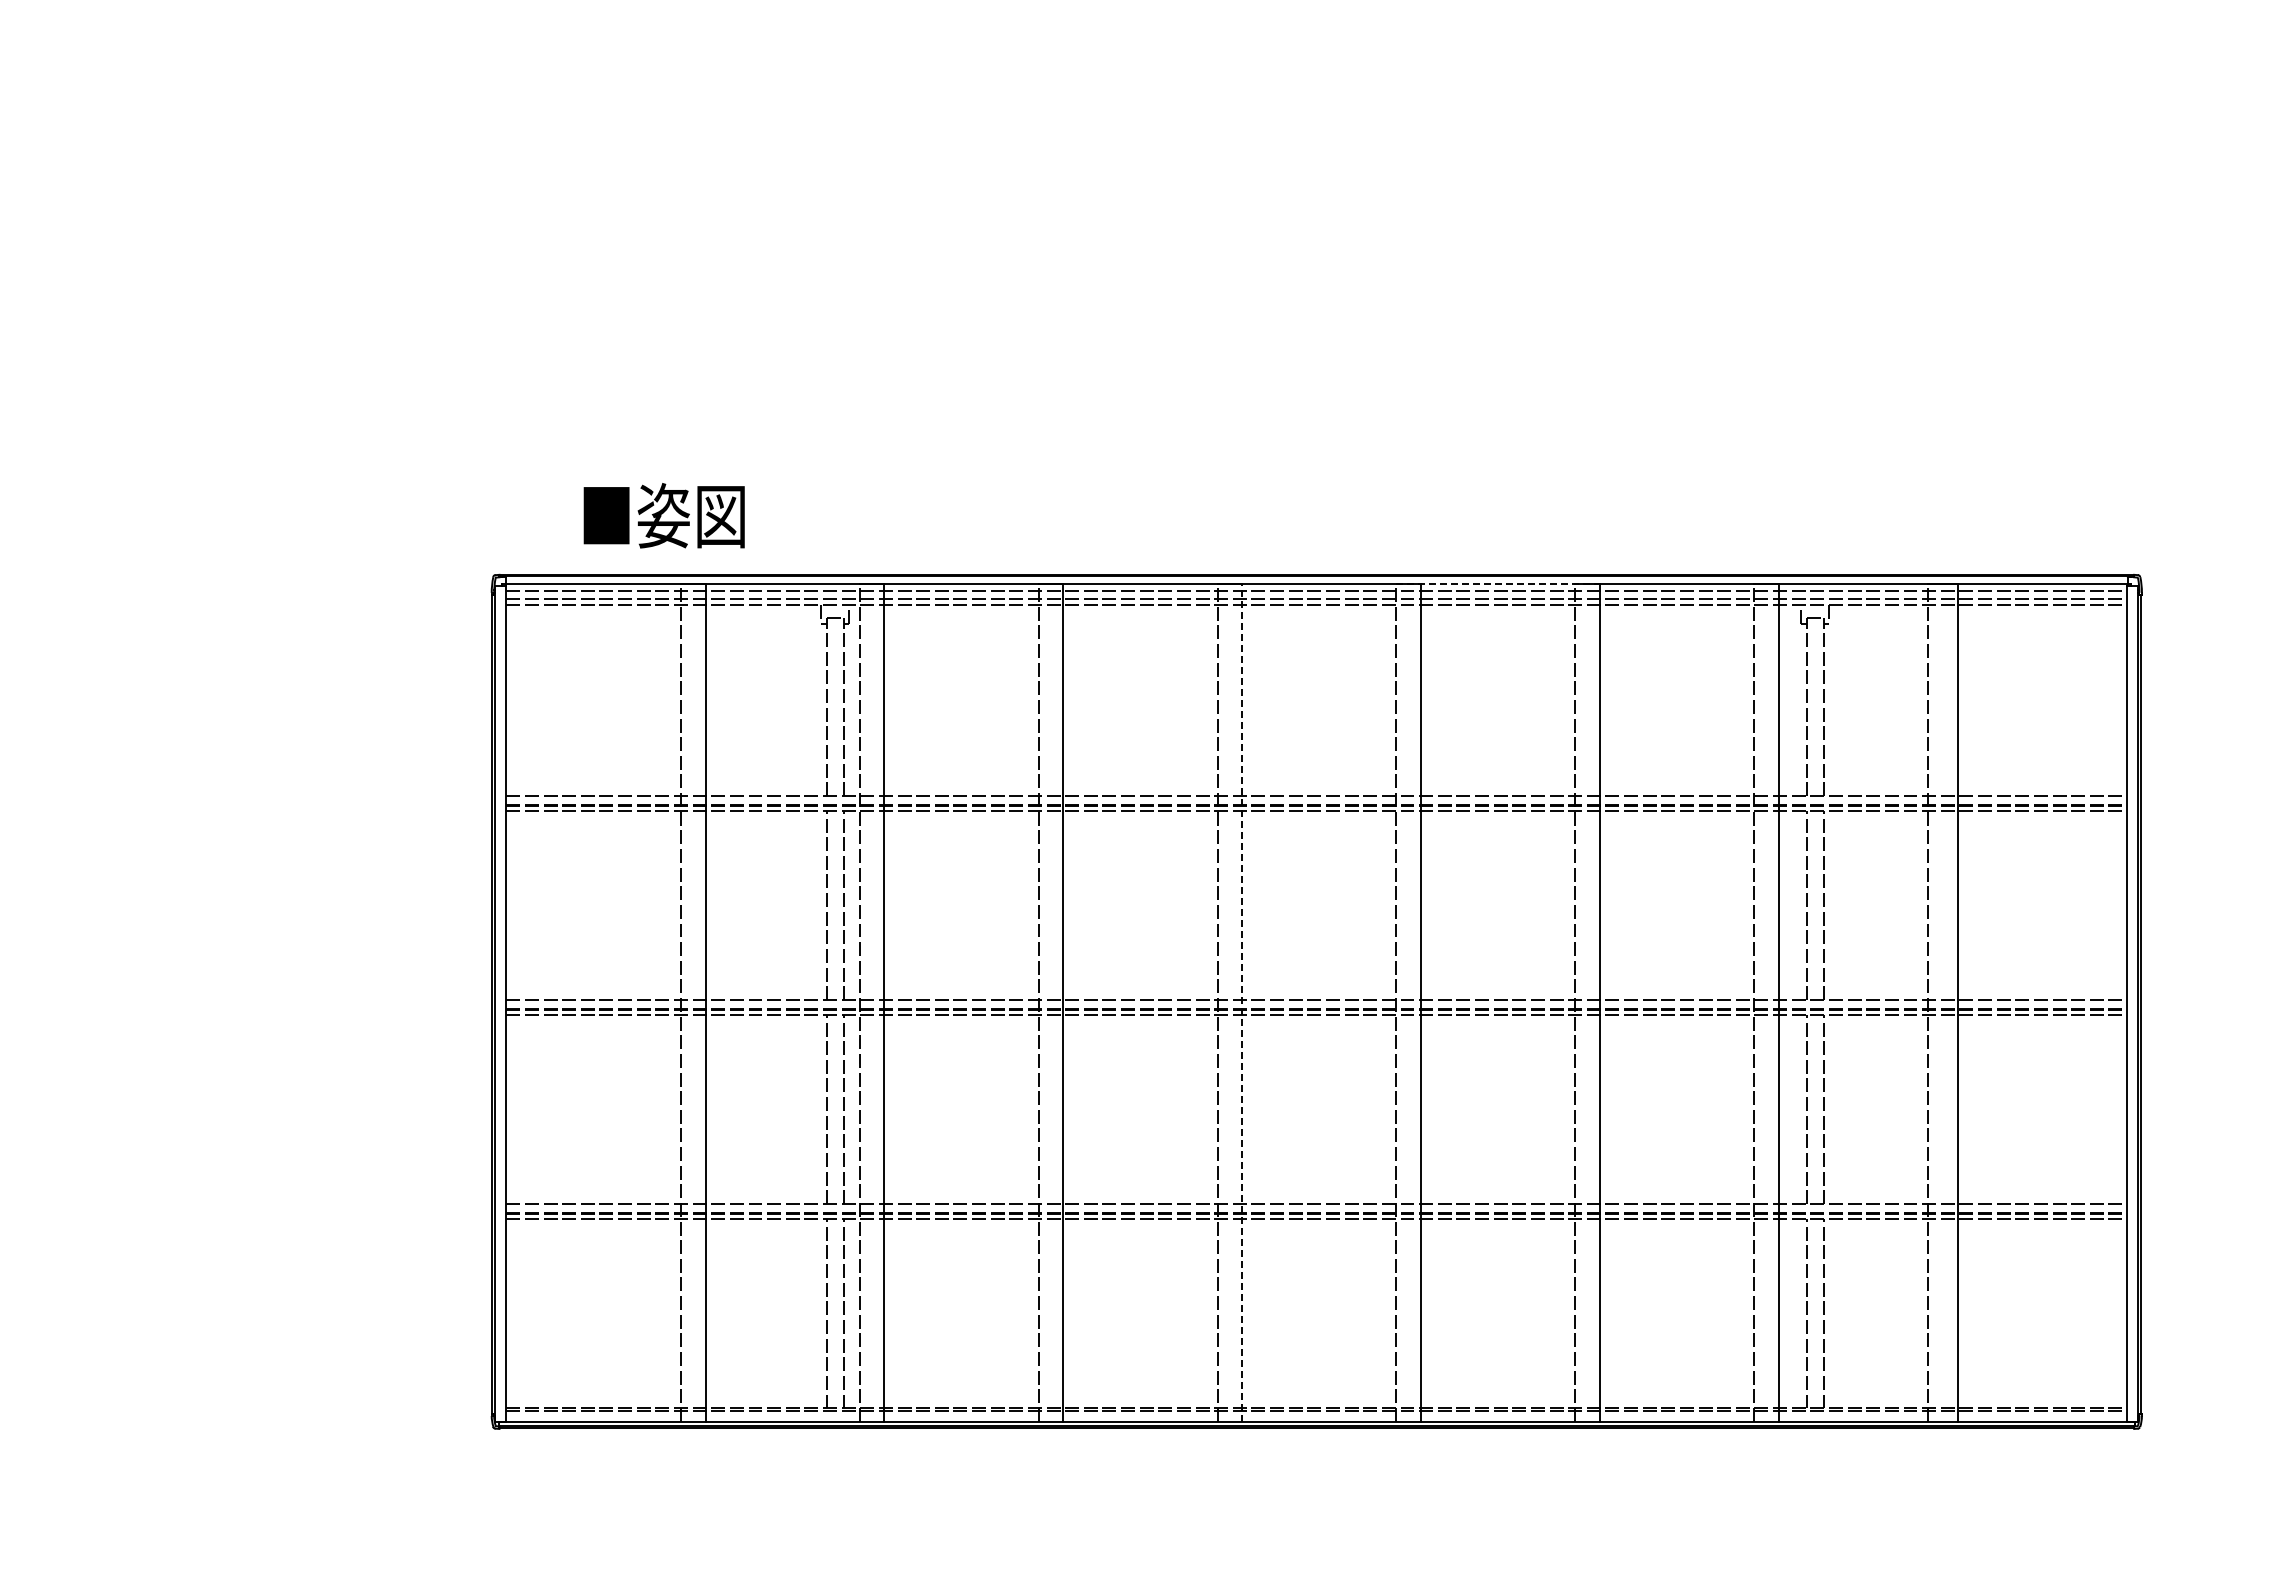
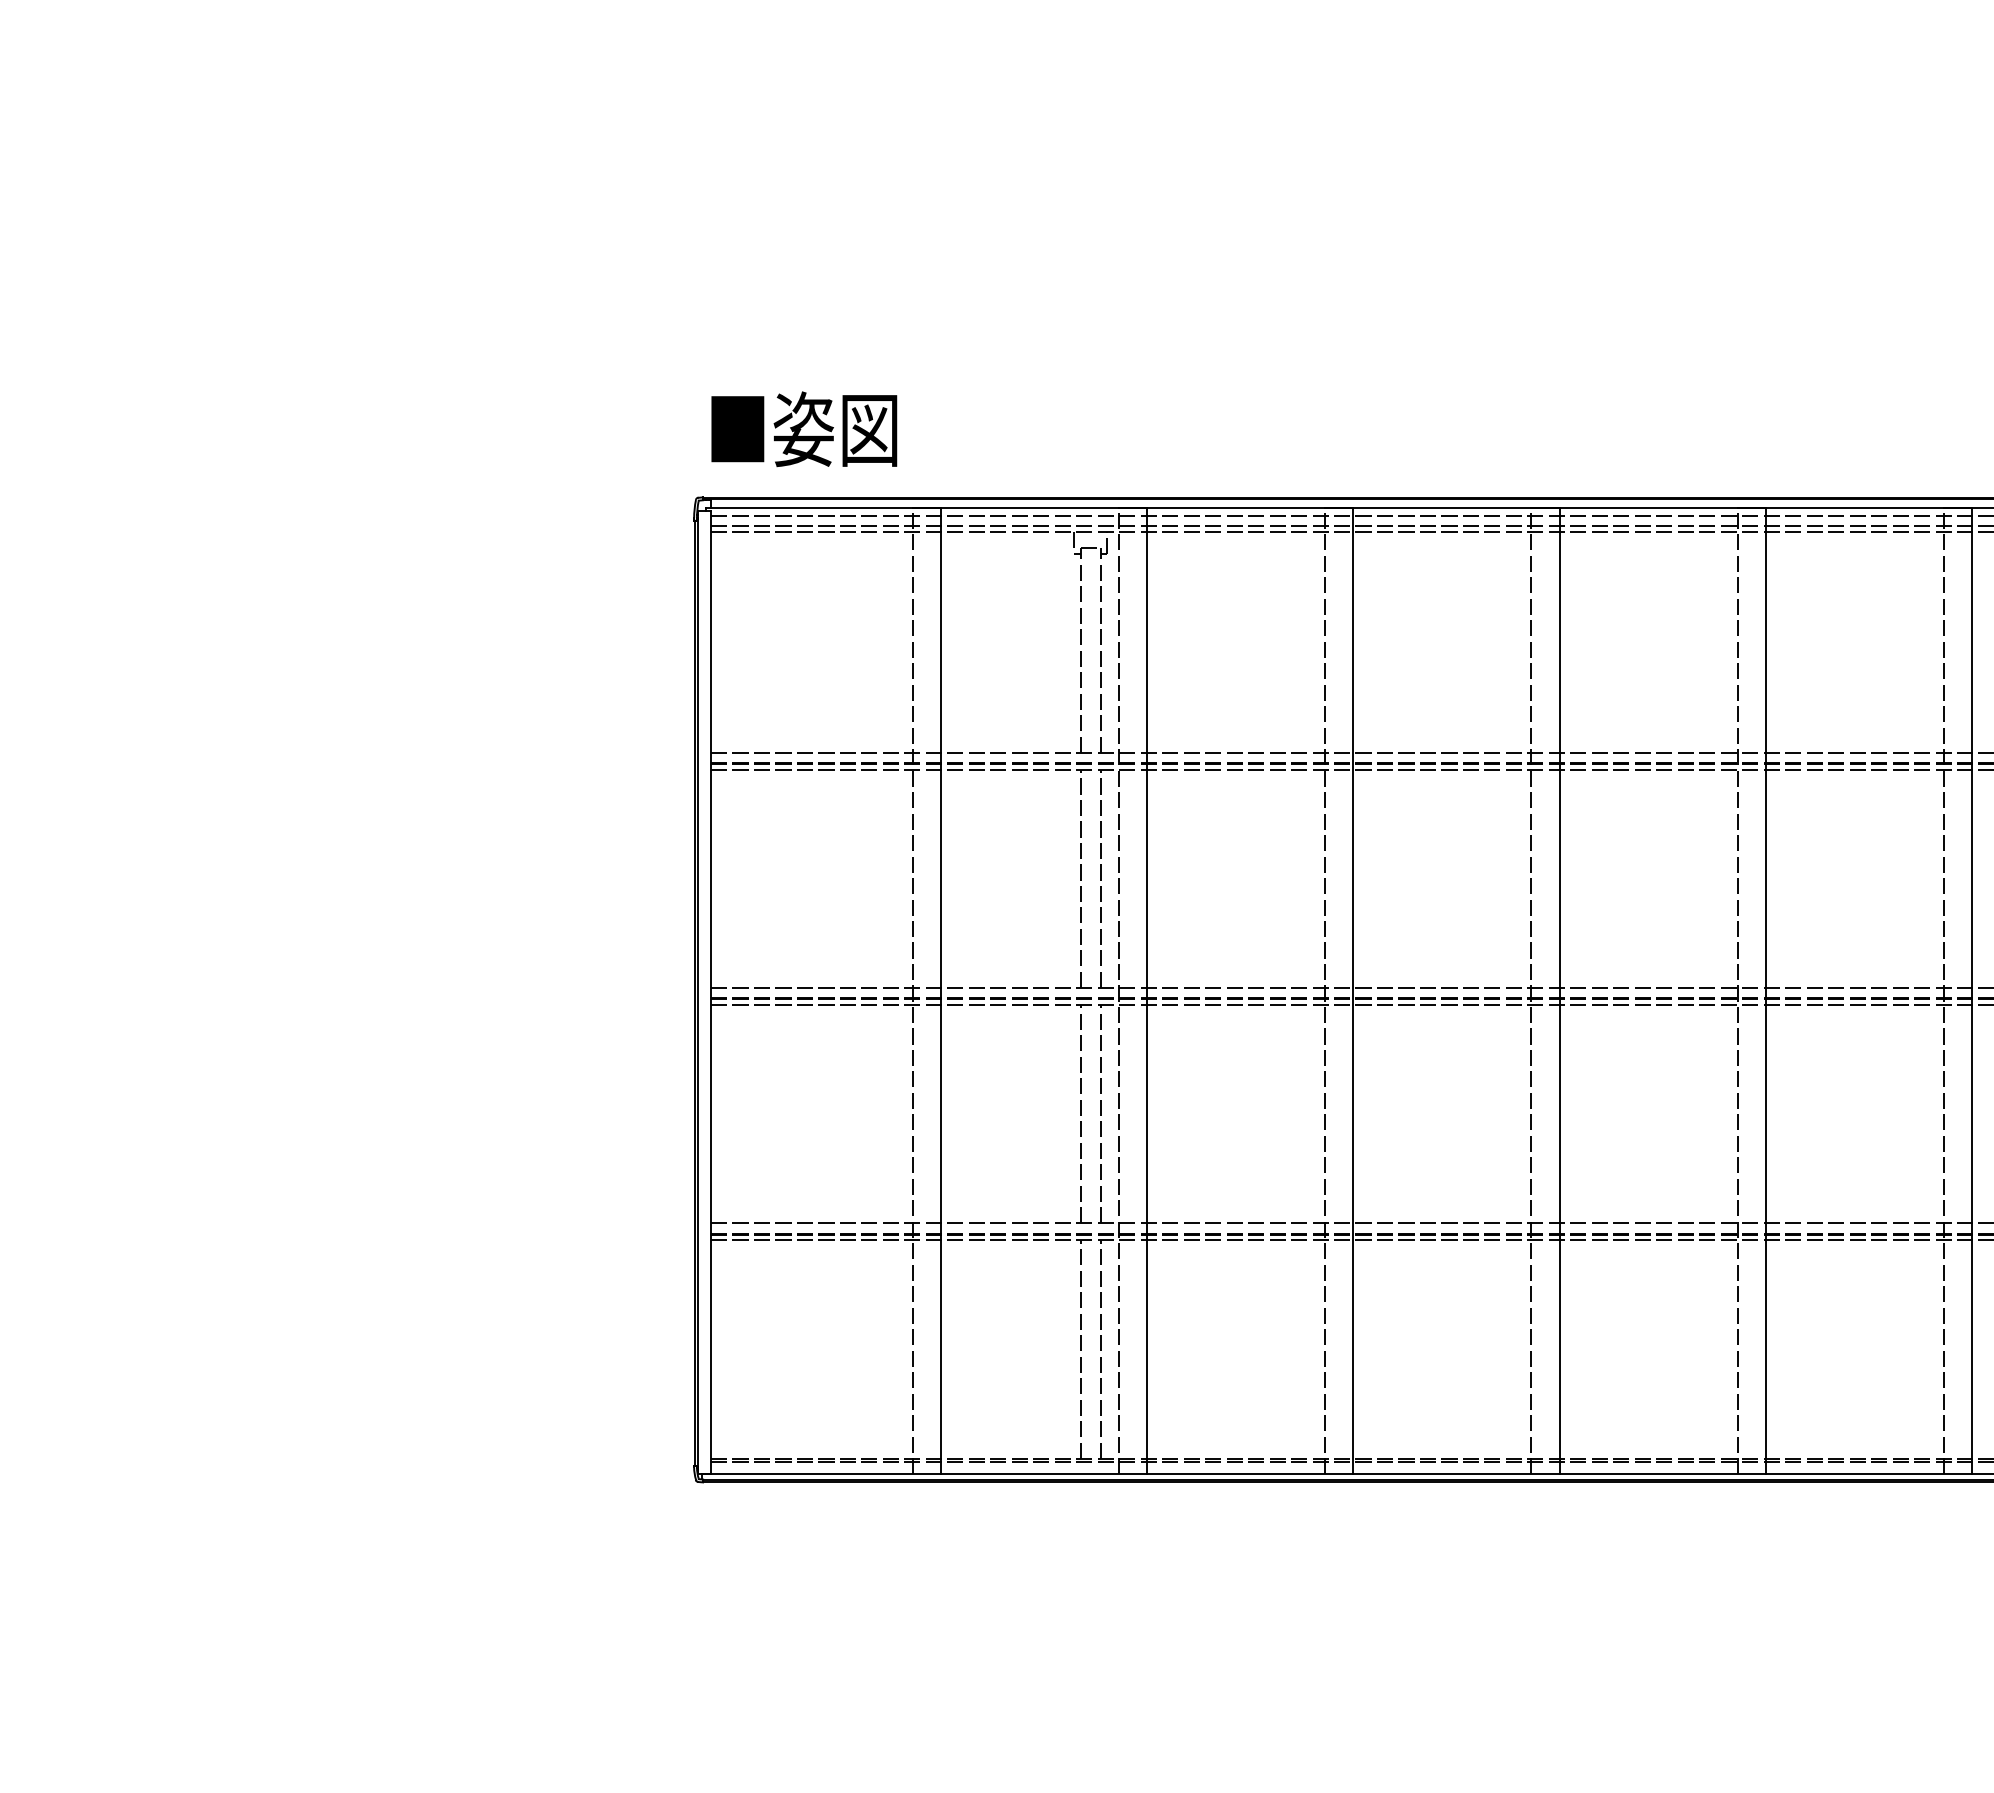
text: (663, 515) -> (803, 428), moved
line: (1498, 583) -> (1855, 507), dashed -> solid
line: (1242, 1002) -> (1559, 990), dashed -> solid

